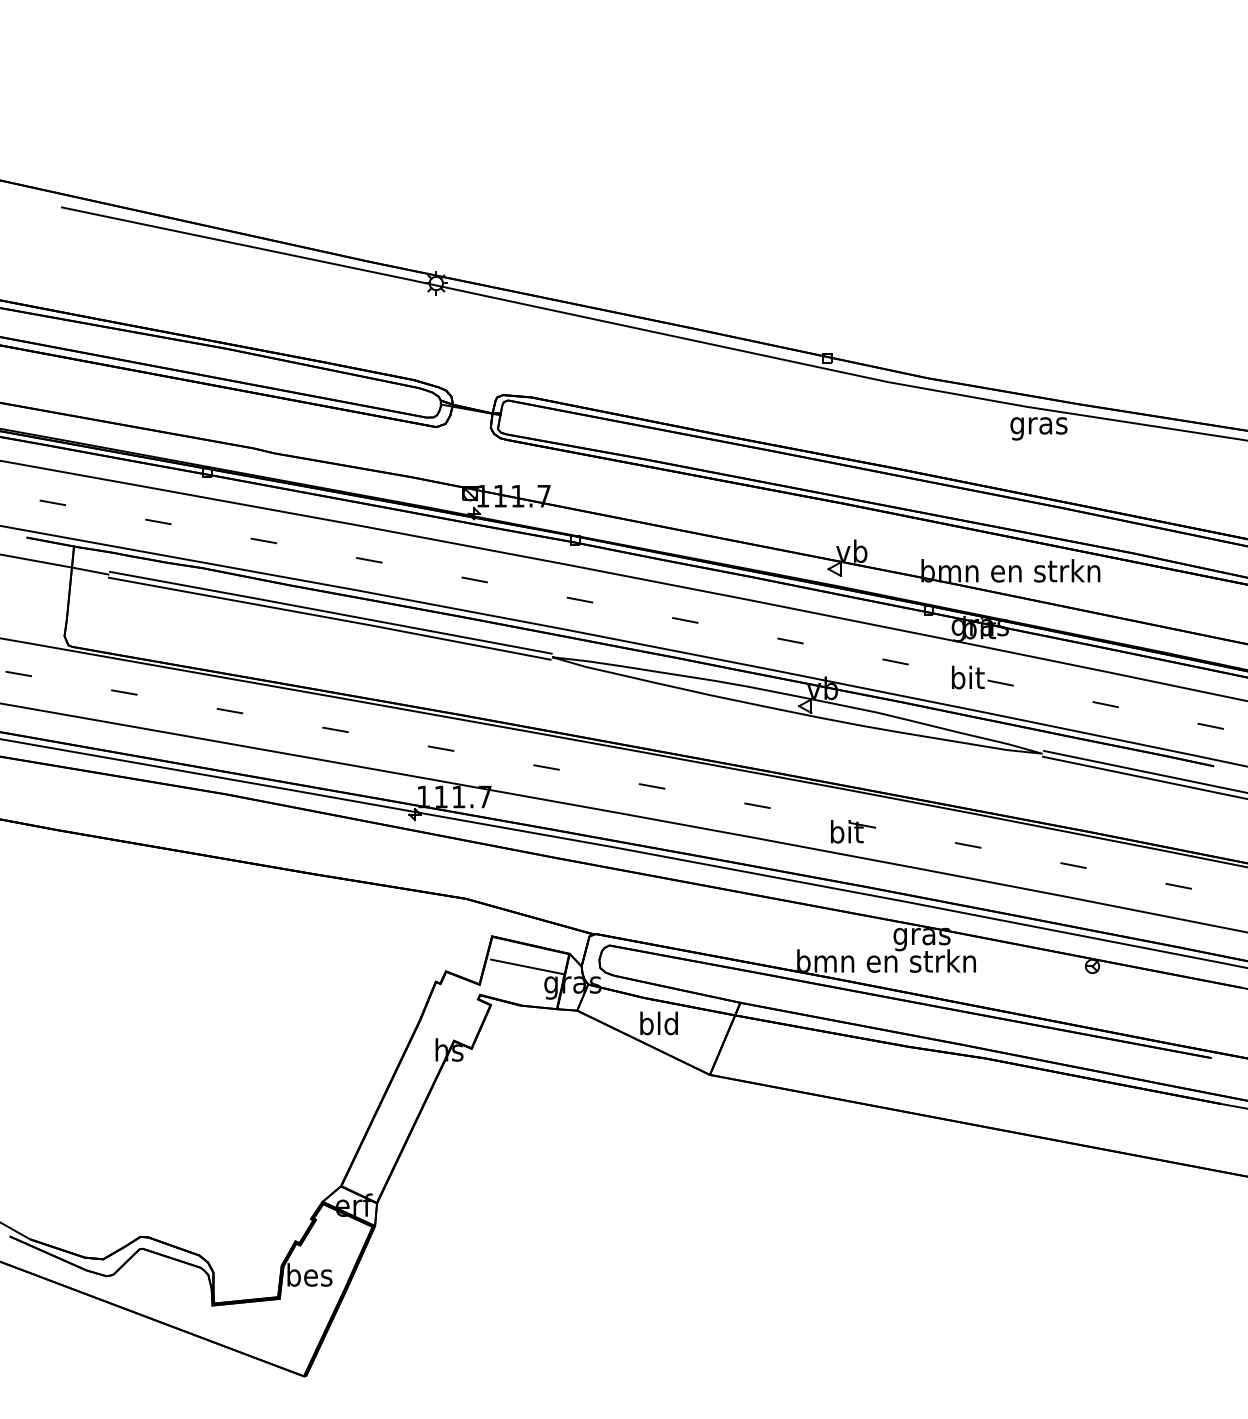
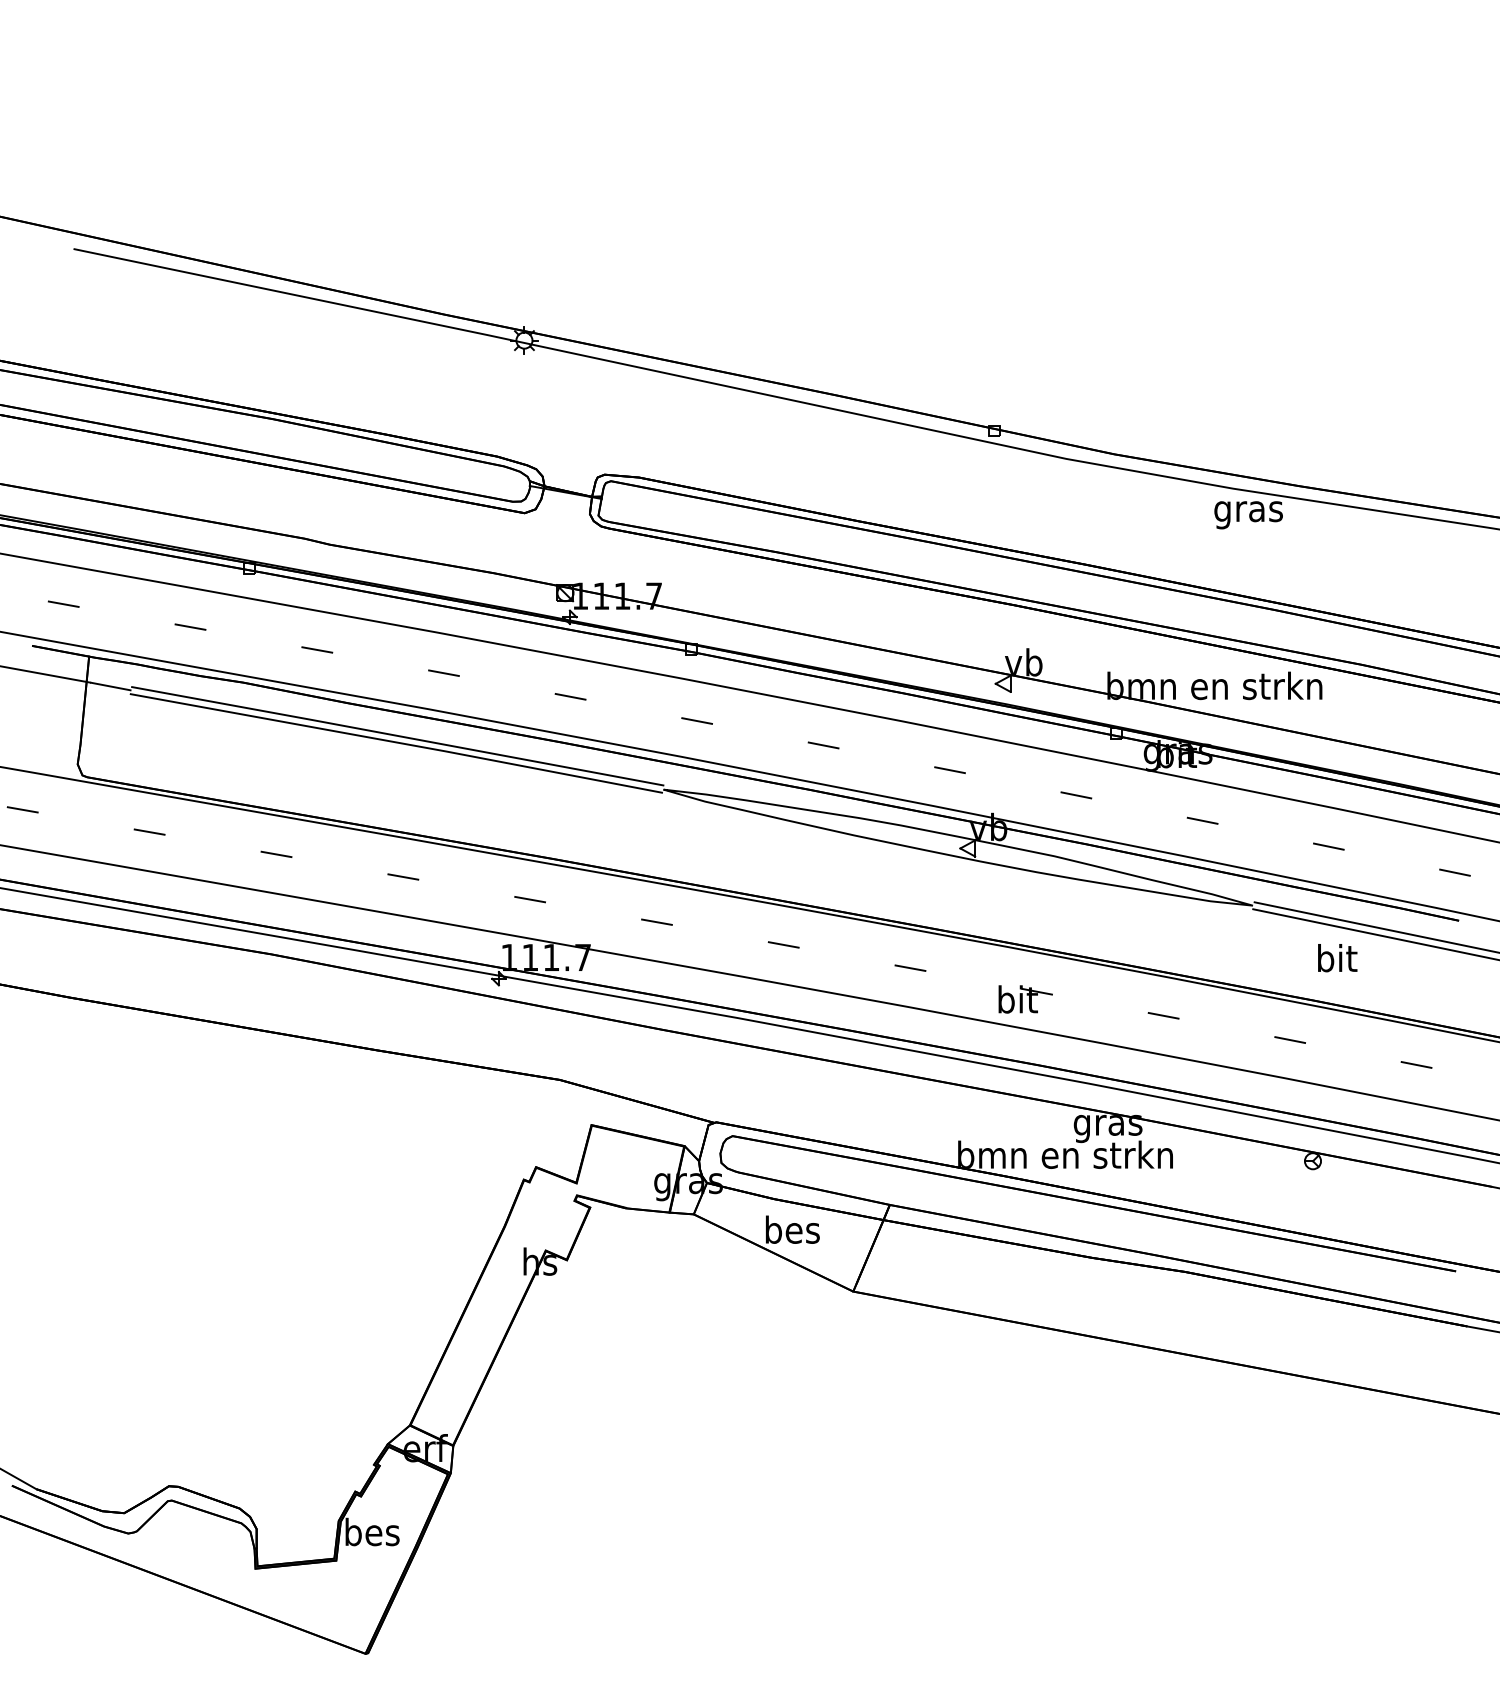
text: (968, 677) -> (1337, 958), moved
line: (527, 966) -> (633, 1161), removed
text: (659, 1023) -> (792, 1229), bld -> bes

